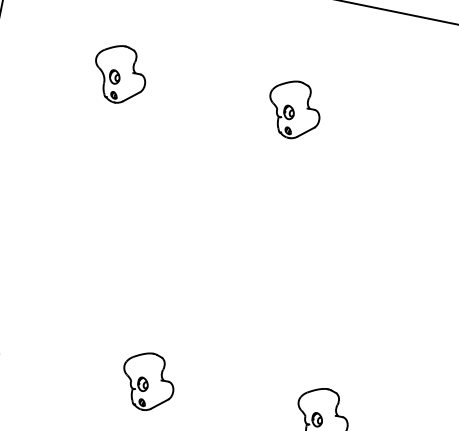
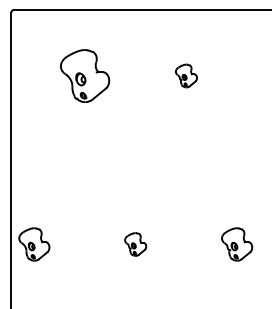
part: (119, 73) -> (84, 75), size x1.6
part: (294, 109) -> (186, 75), size x0.7
part: (147, 381) -> (135, 244), size x0.7

